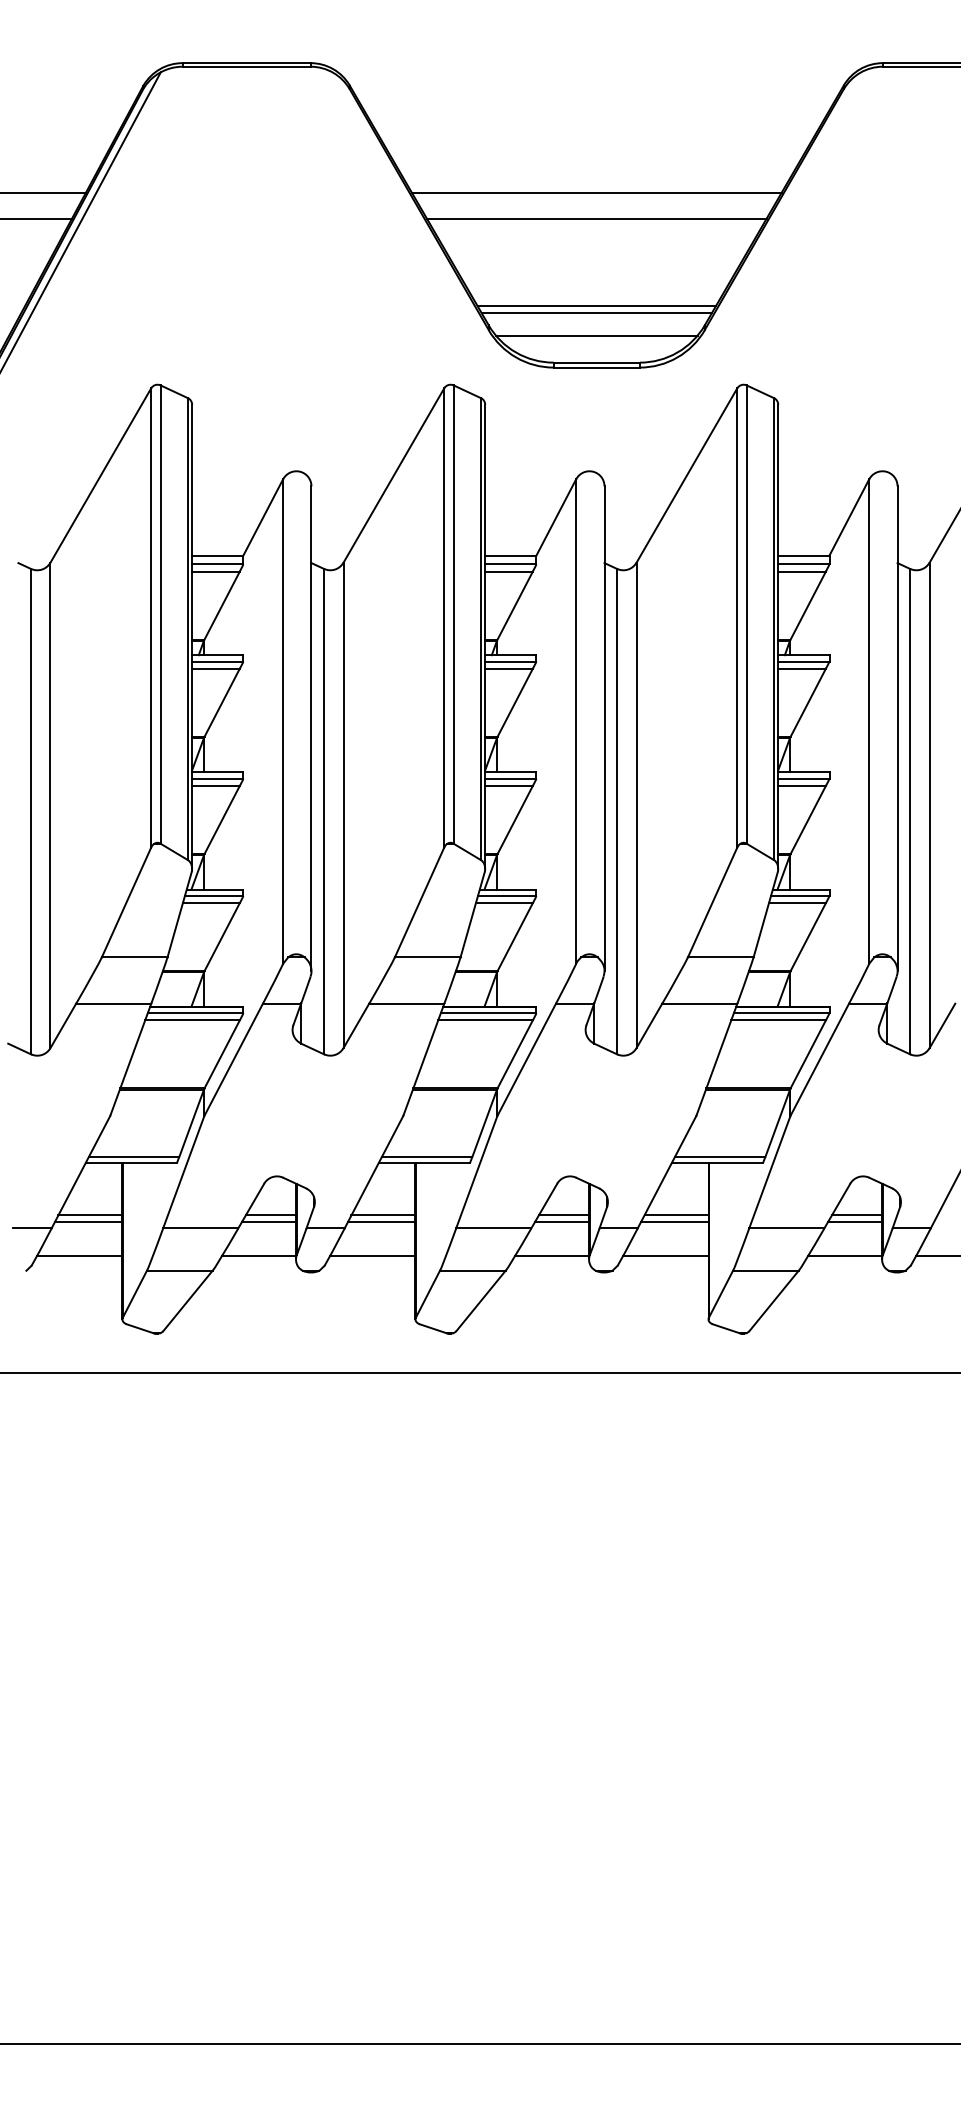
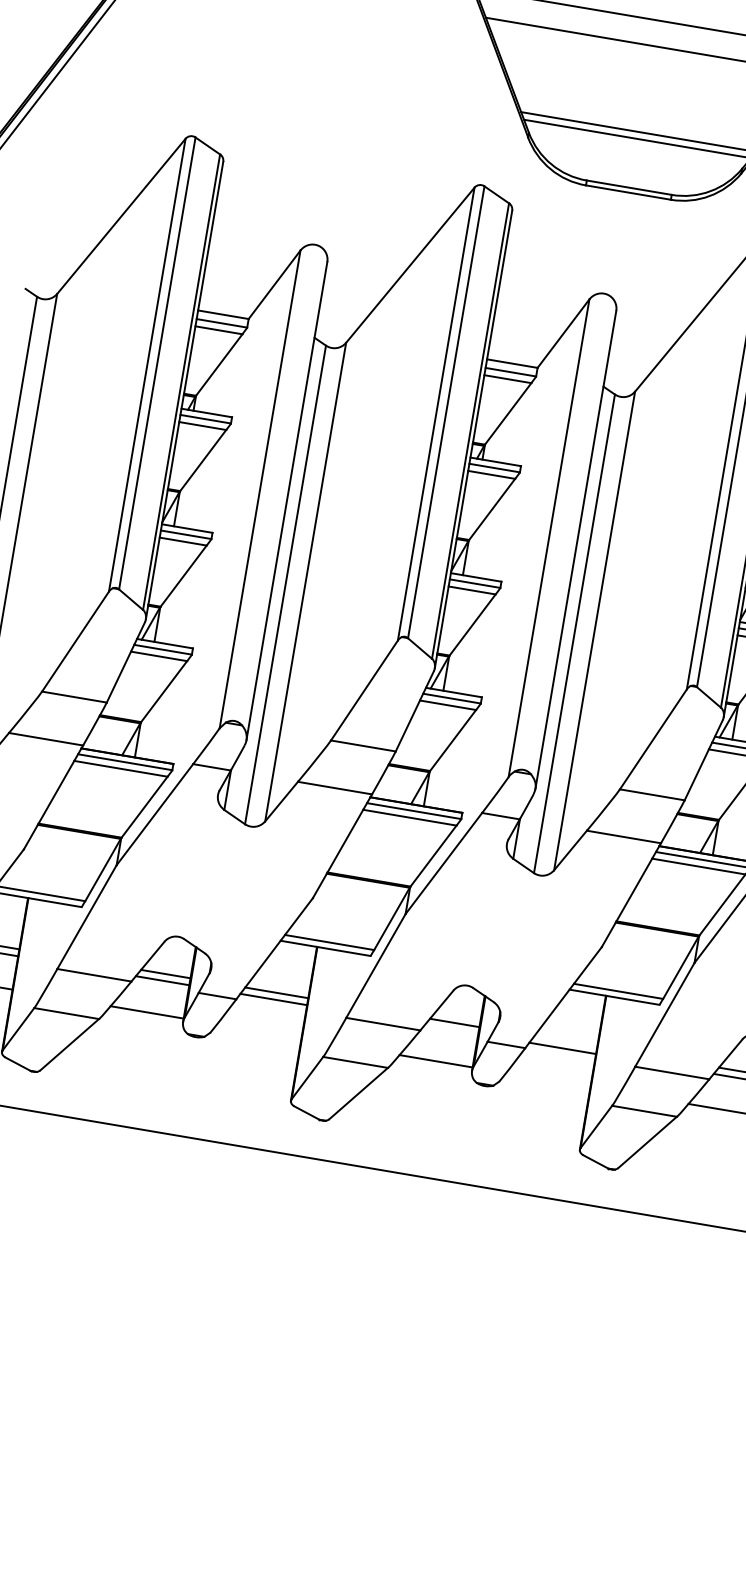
line: (596, 335) -> (633, 160), removed
line: (676, 1215) -> (565, 1041), removed
line: (561, 1222) -> (451, 1029), removed
line: (372, 1256) -> (259, 1031), removed
line: (665, 1256) -> (547, 1080), removed

